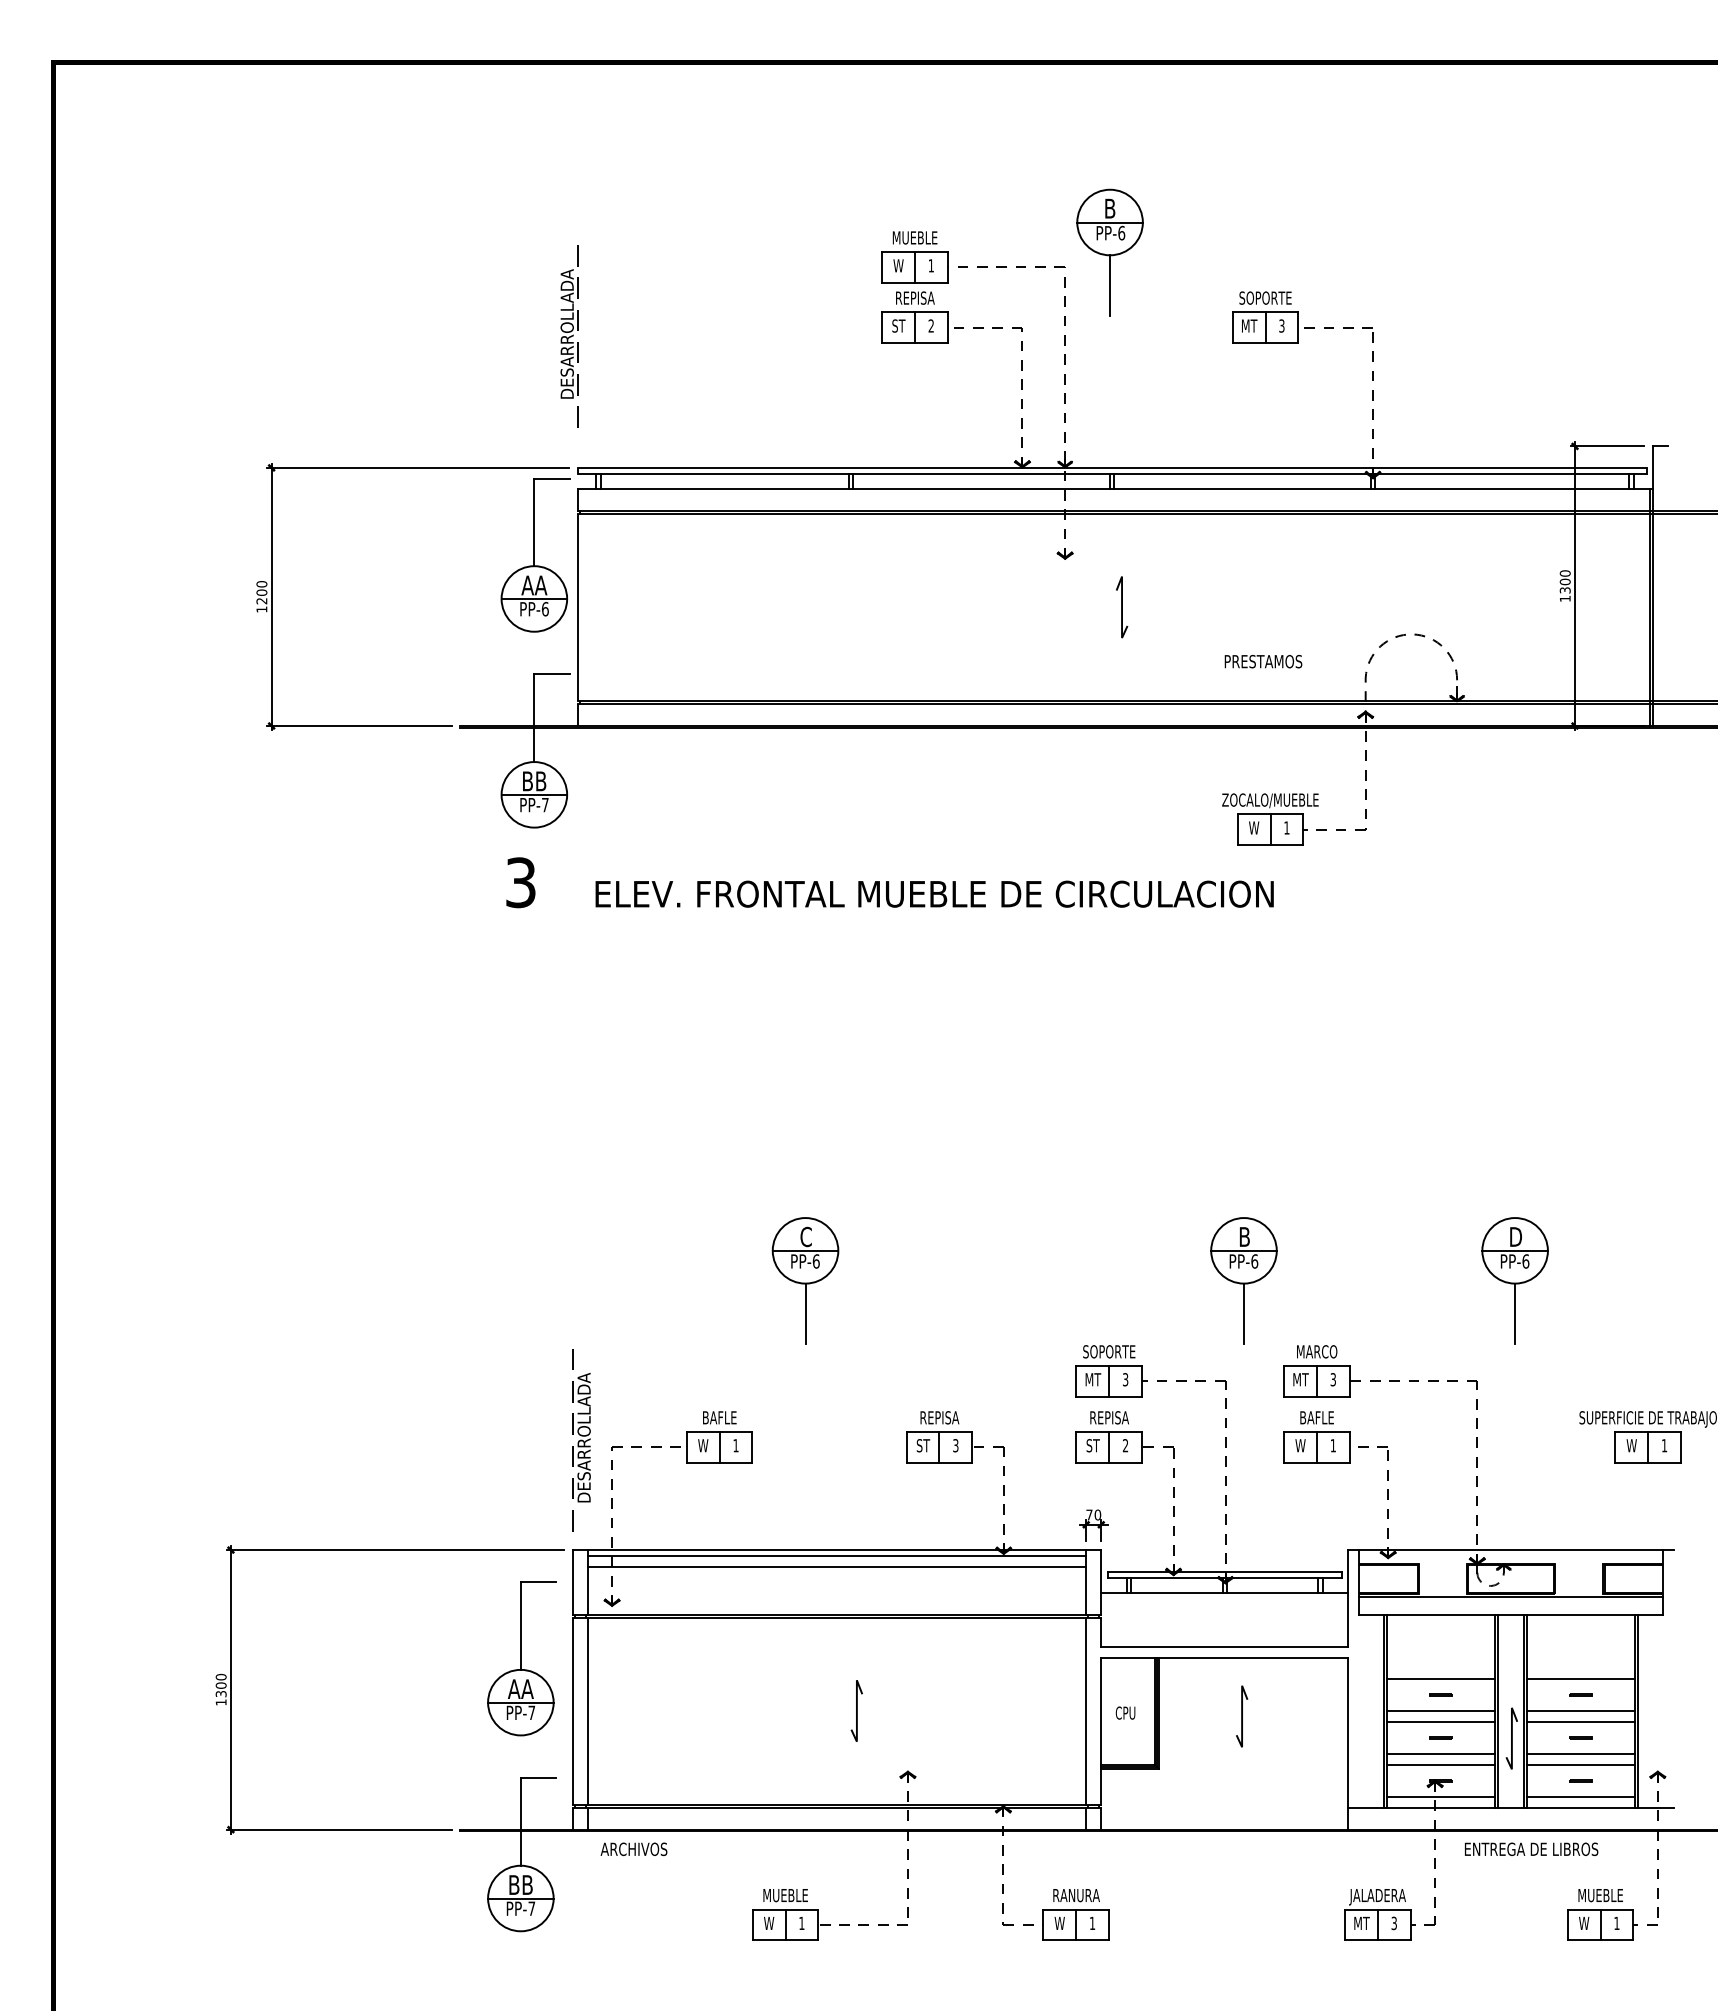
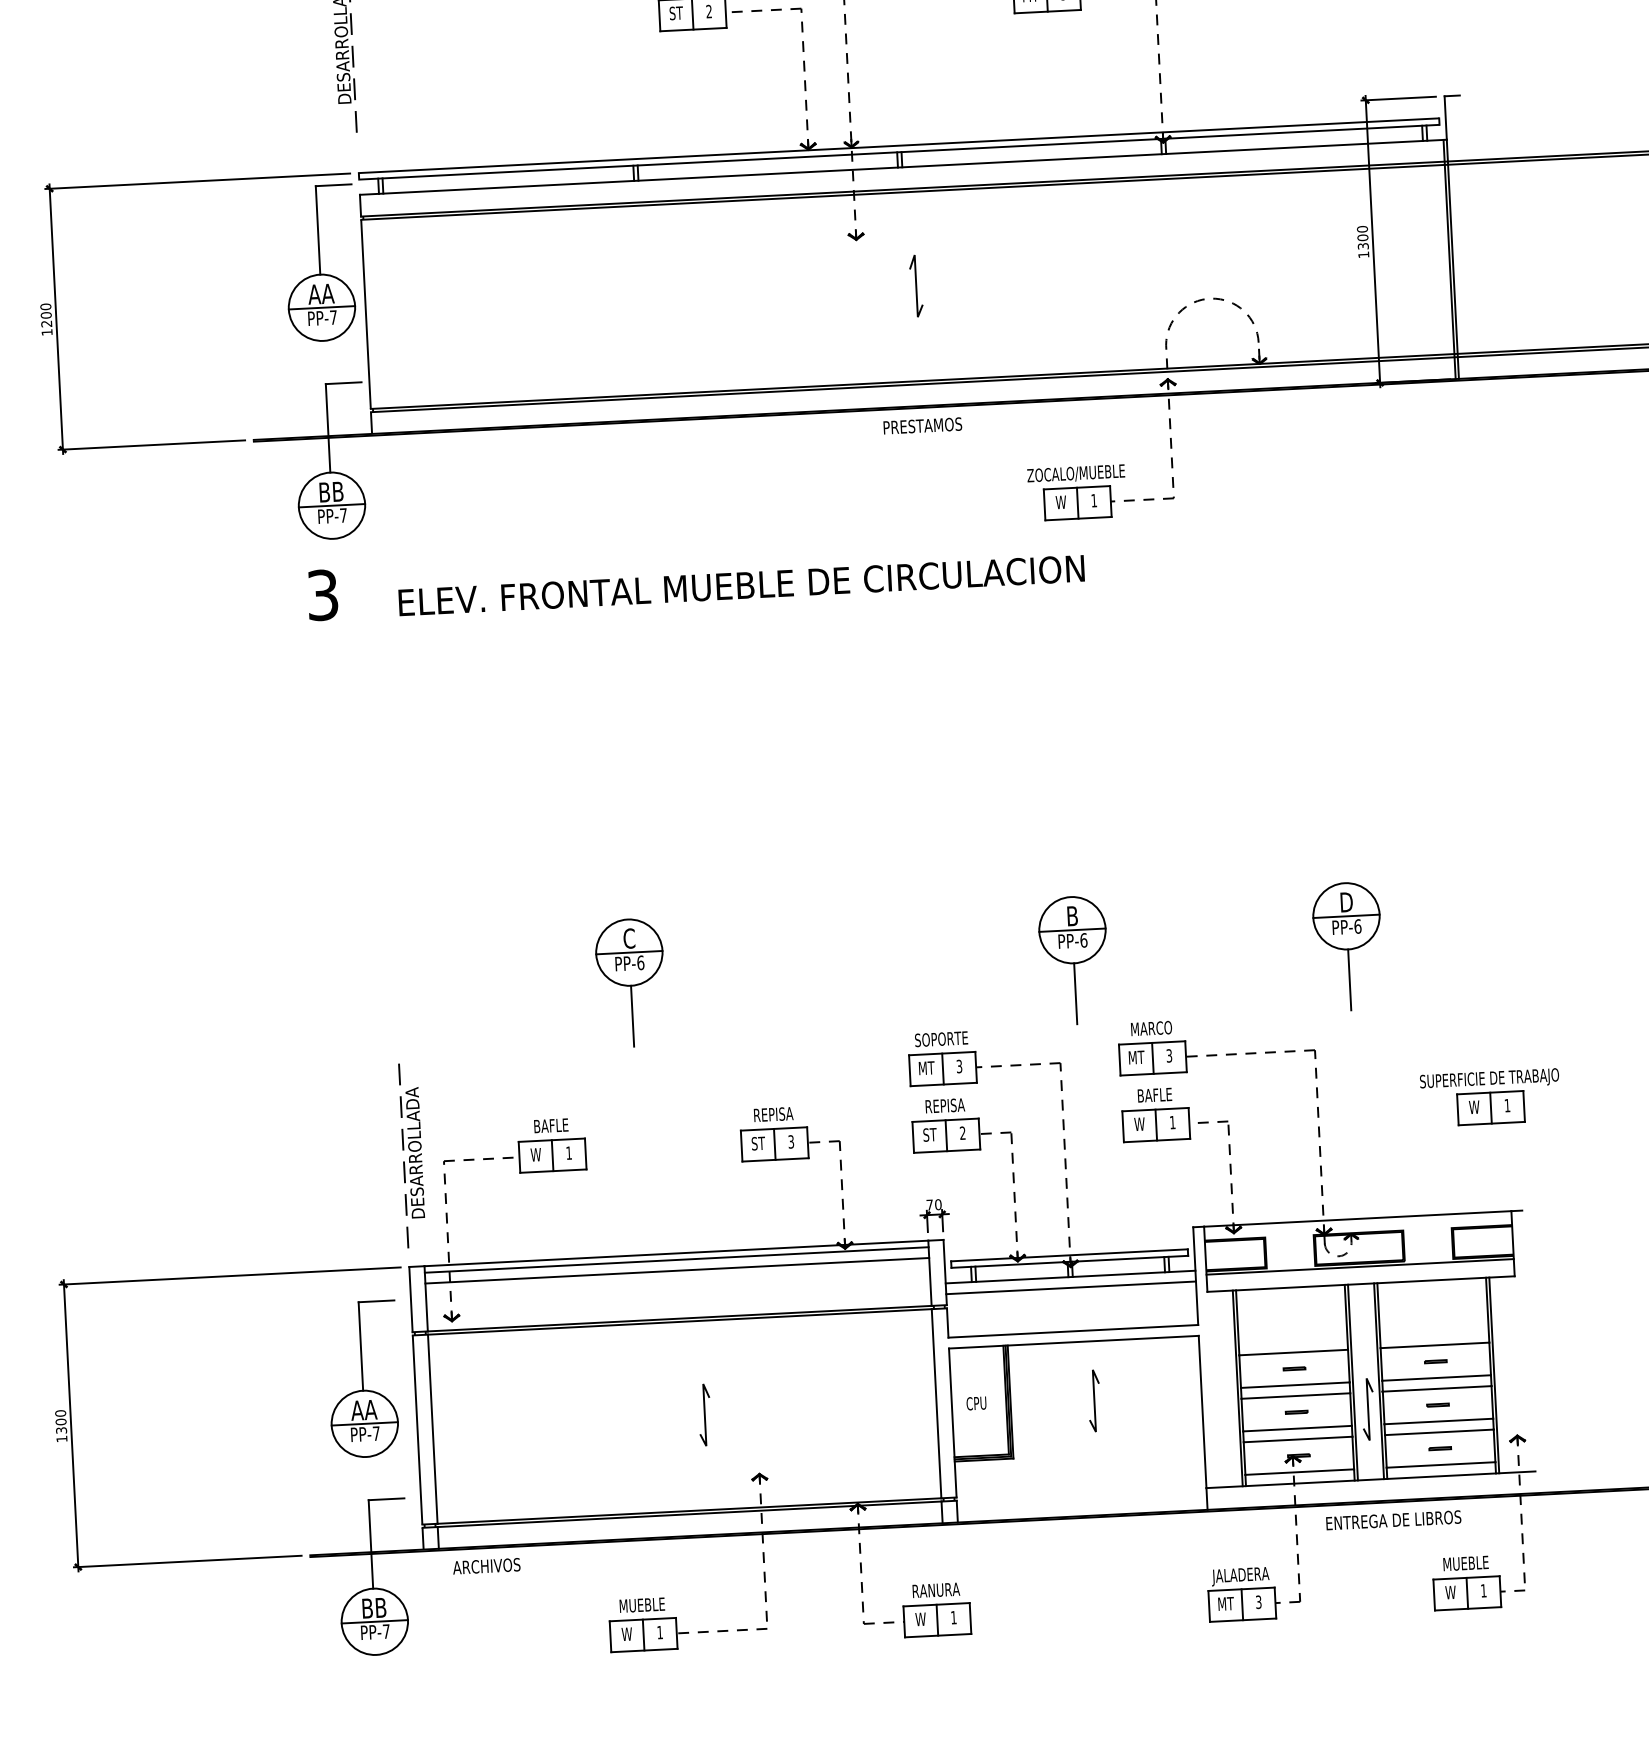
text: (545, 608) -> (333, 316), PP-6 -> PP-7
text: (1263, 661) -> (922, 425), moved
line: (1224, 1603) -> (1070, 1287), added

